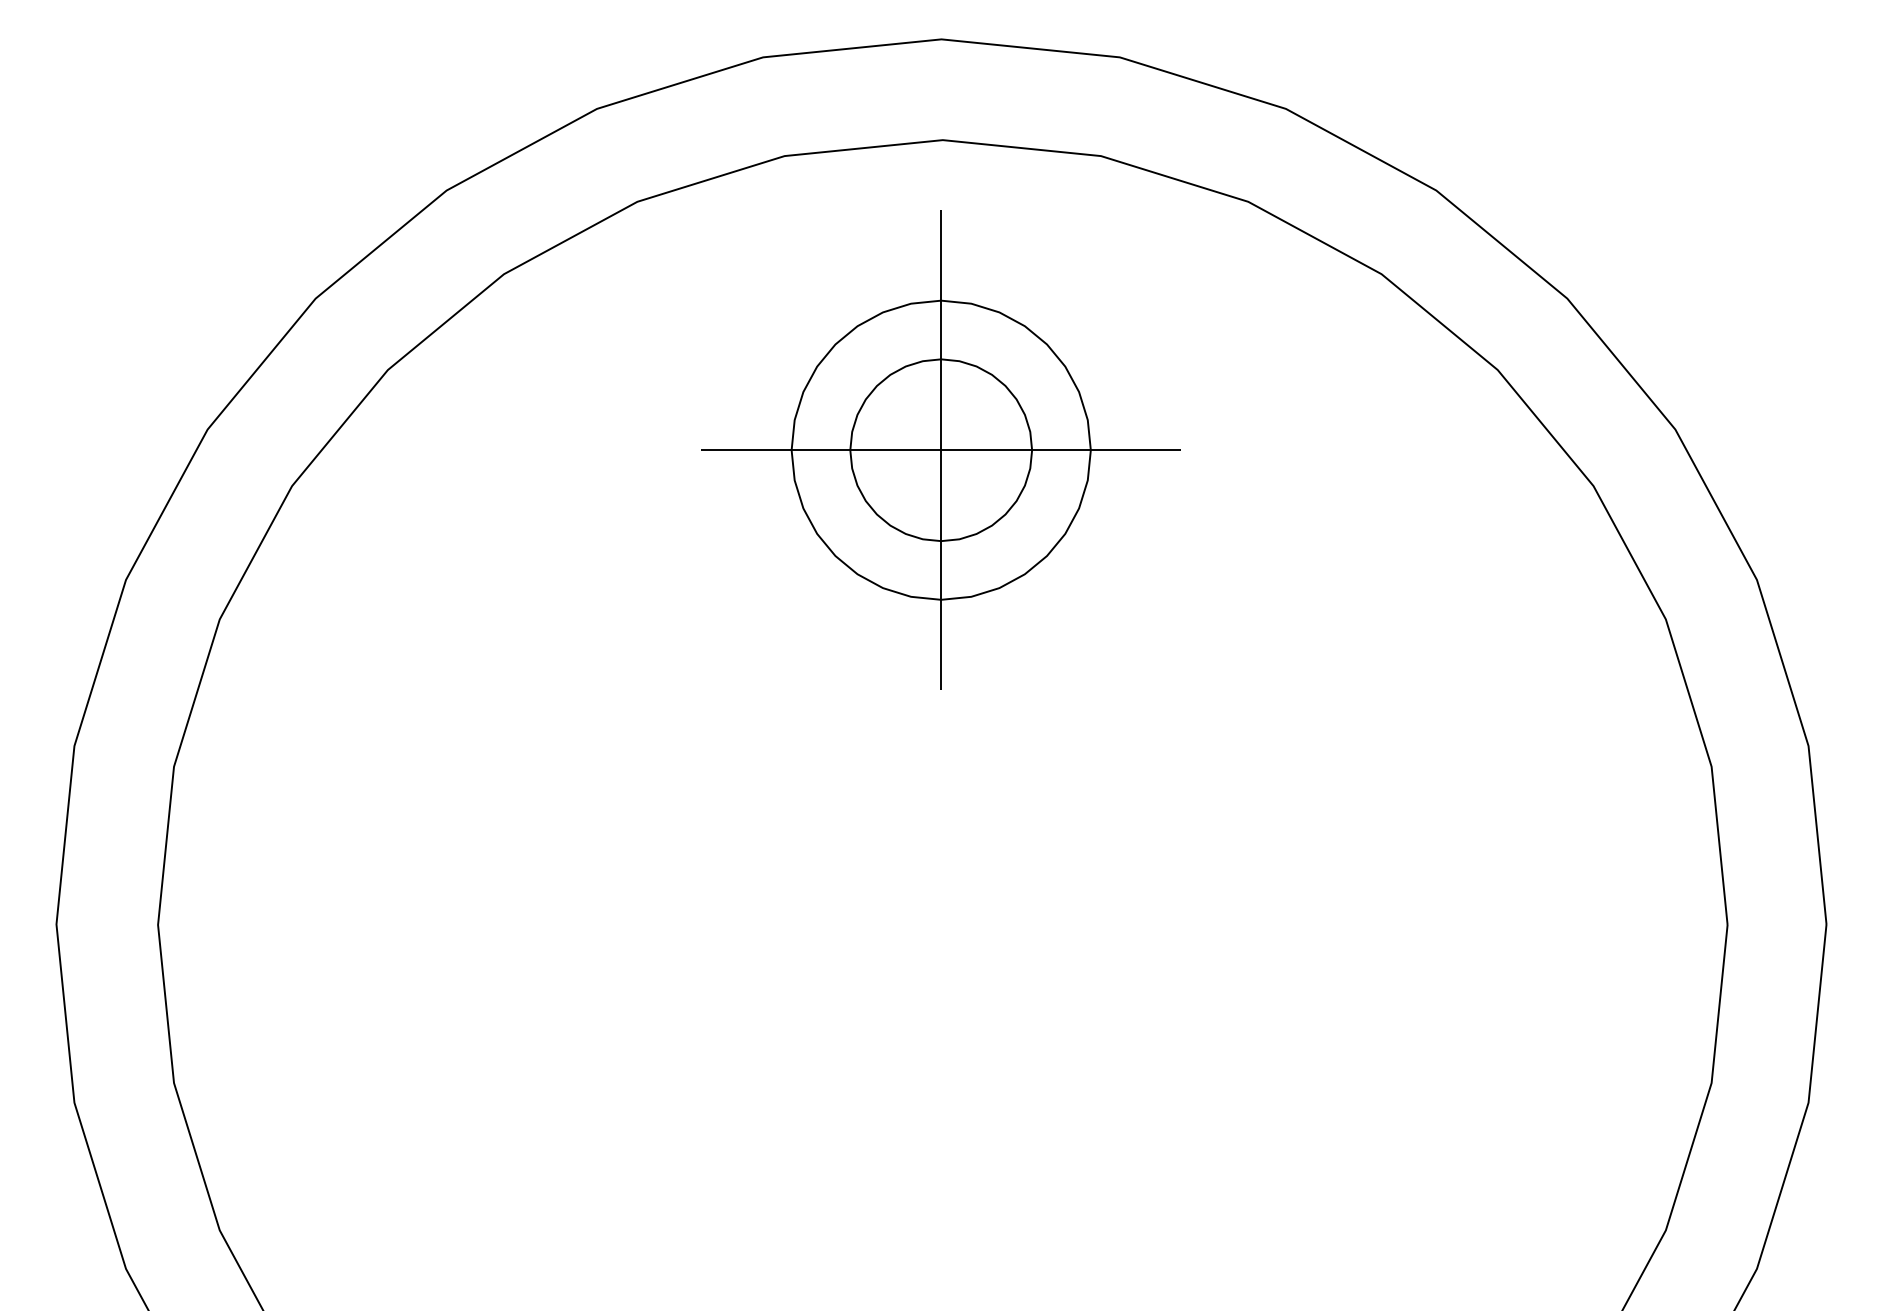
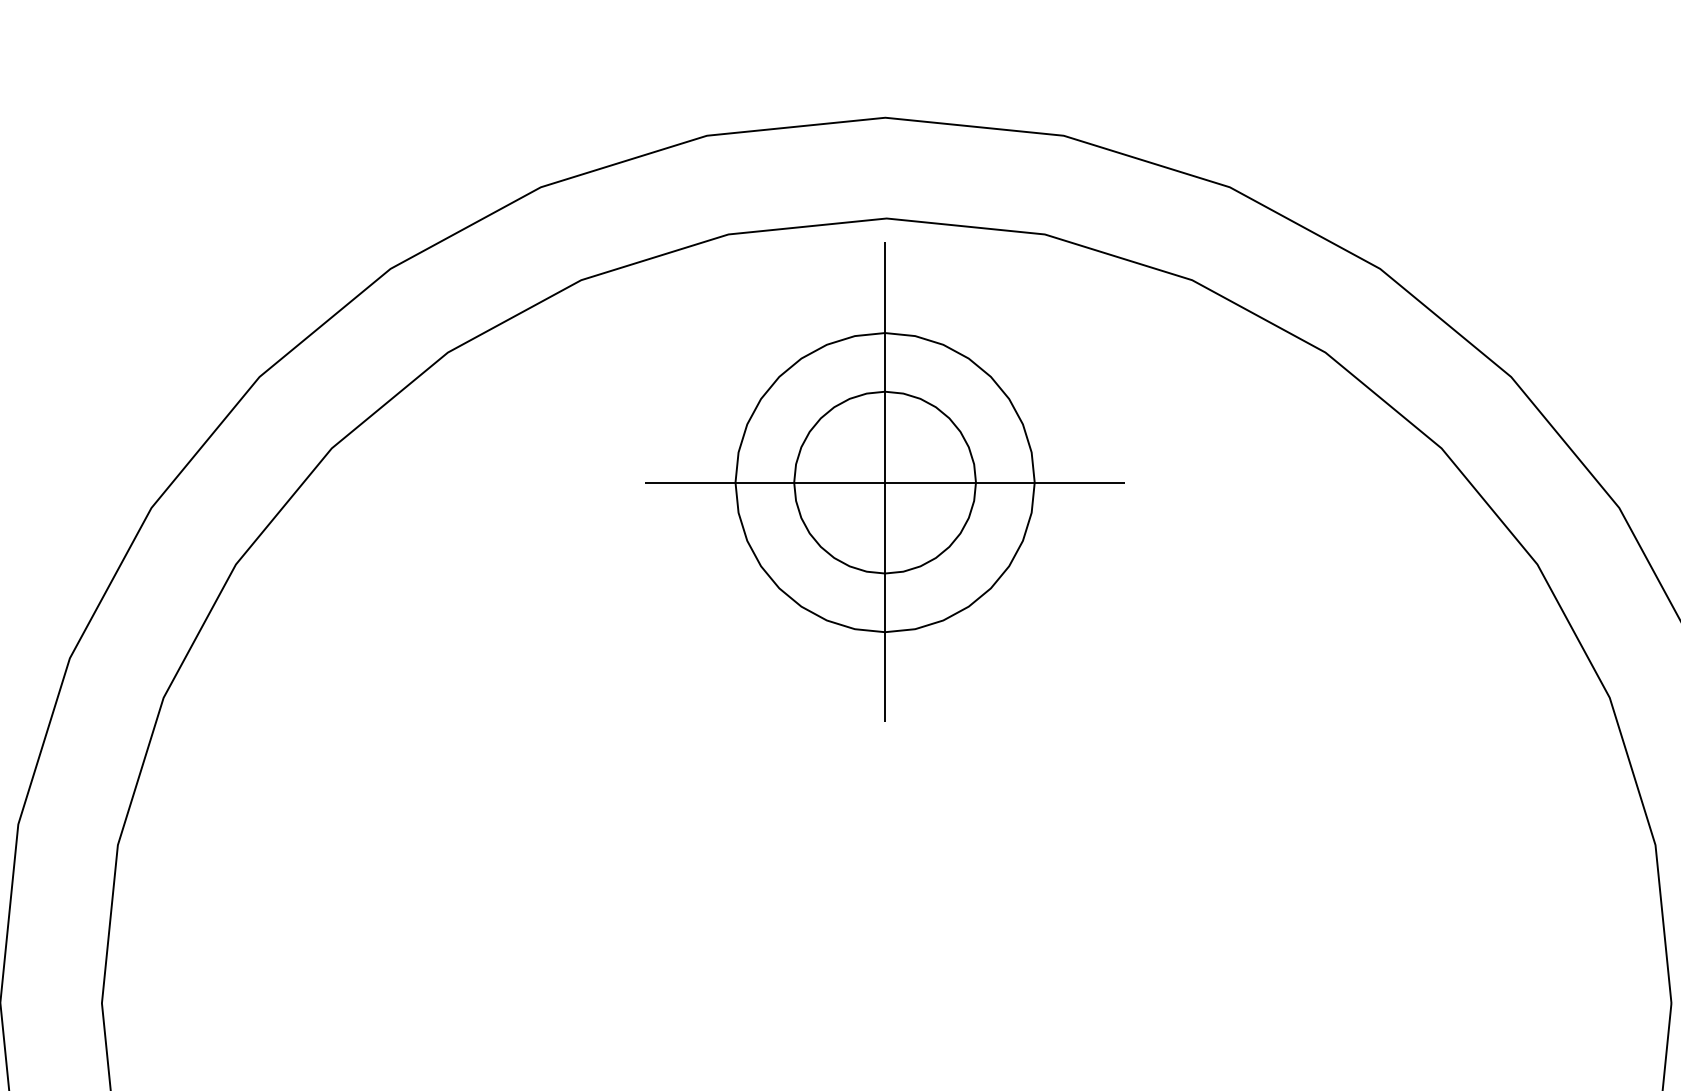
part: (940, 449) -> (884, 481), moved

